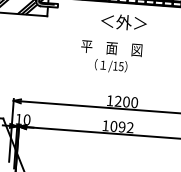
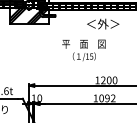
text: (110, 55) -> (83, 49), moved

